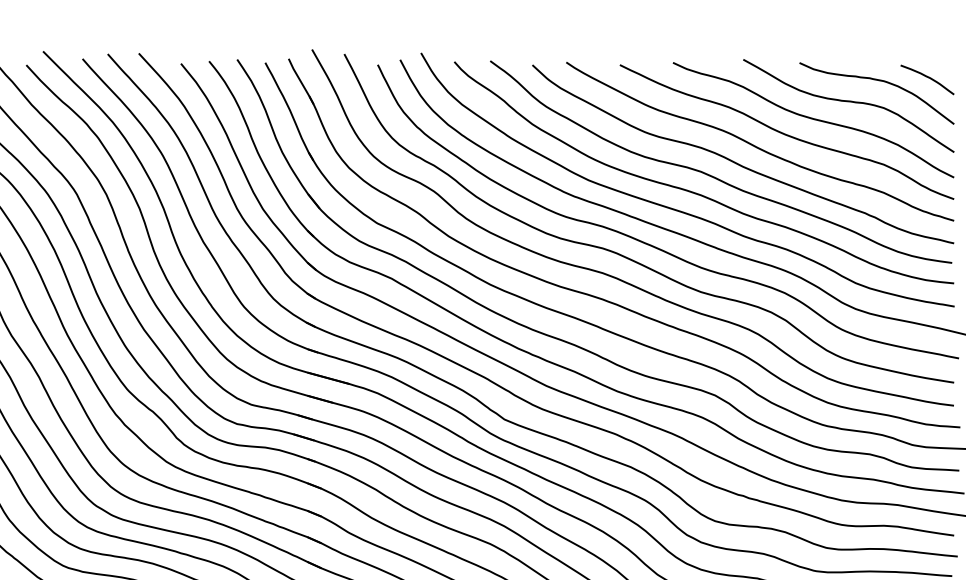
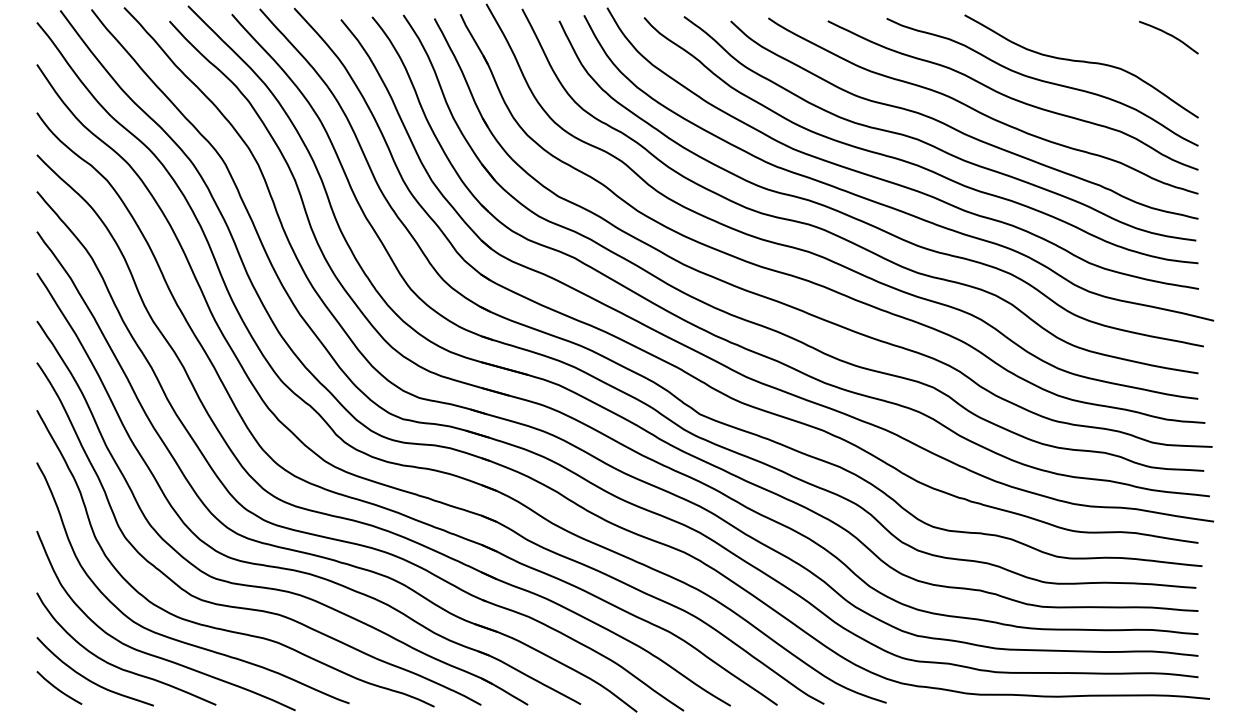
curve: (880, 81) -> (1116, 39), removed

